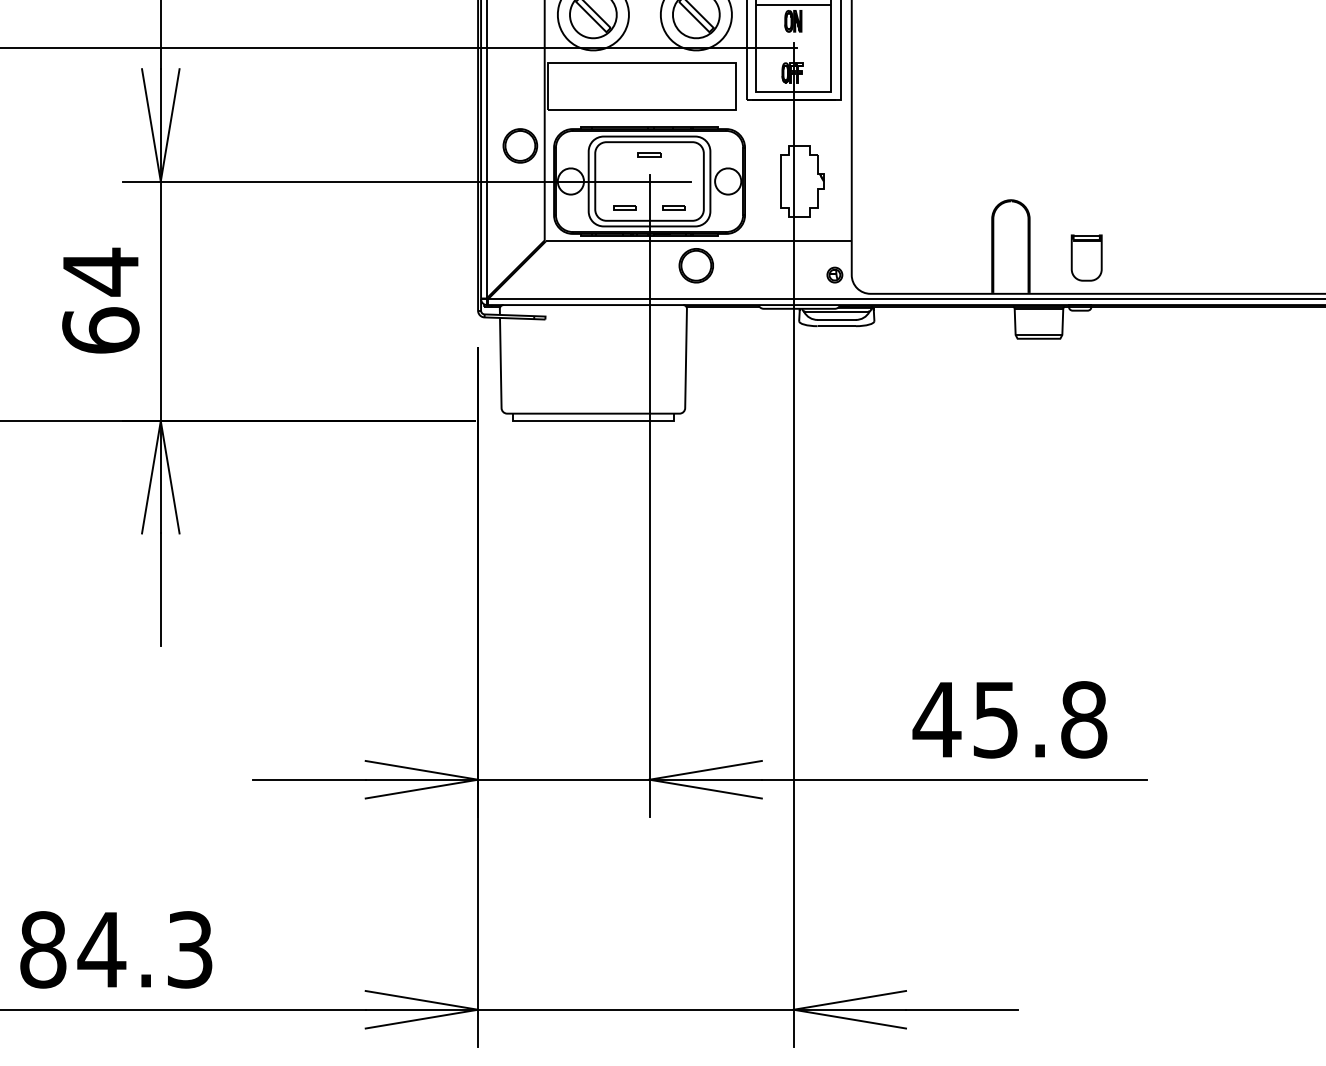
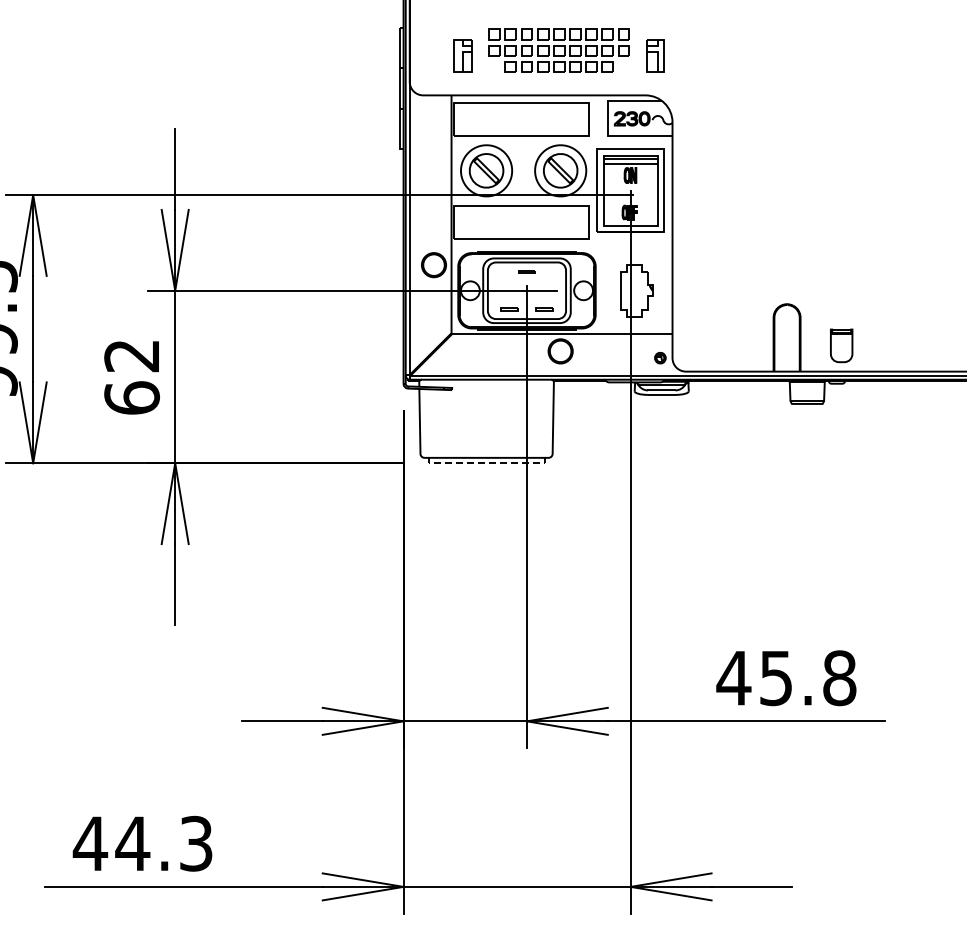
text: (100, 271) -> (131, 355), 64 -> 62
line: (593, 421) -> (486, 463), solid -> dashed
text: (43, 949) -> (90, 843), 84.3 -> 44.3

